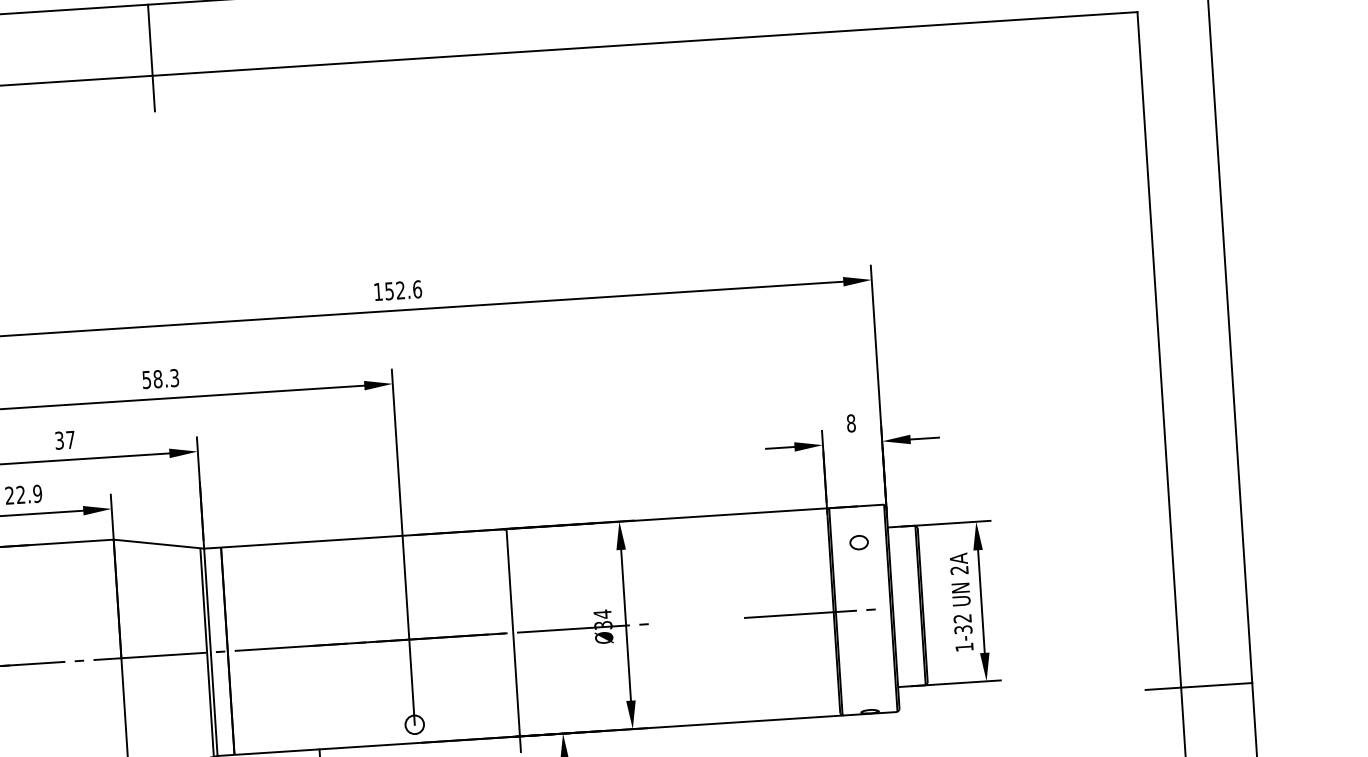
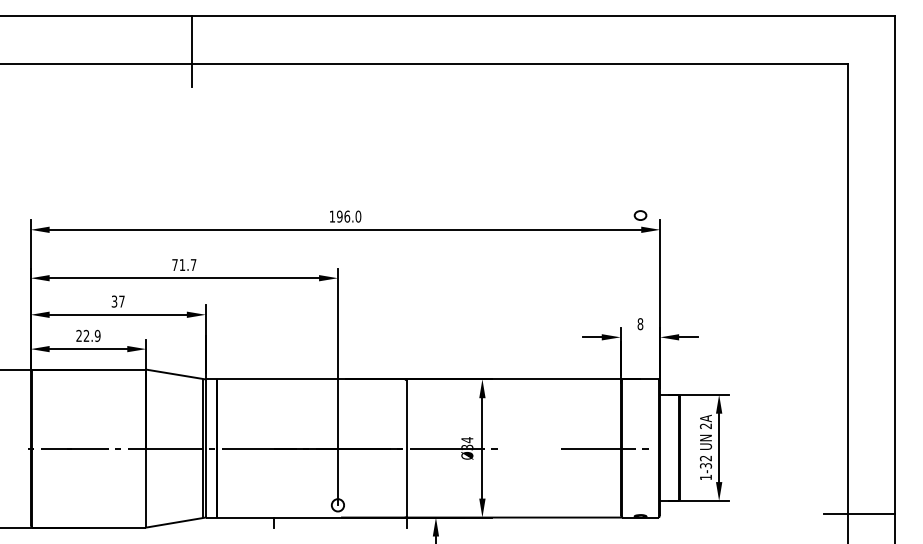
text: (404, 290) -> (349, 216), 152.6 -> 196.0
text: (161, 379) -> (184, 265), 58.3 -> 71.7
part: (859, 542) -> (640, 215), moved

